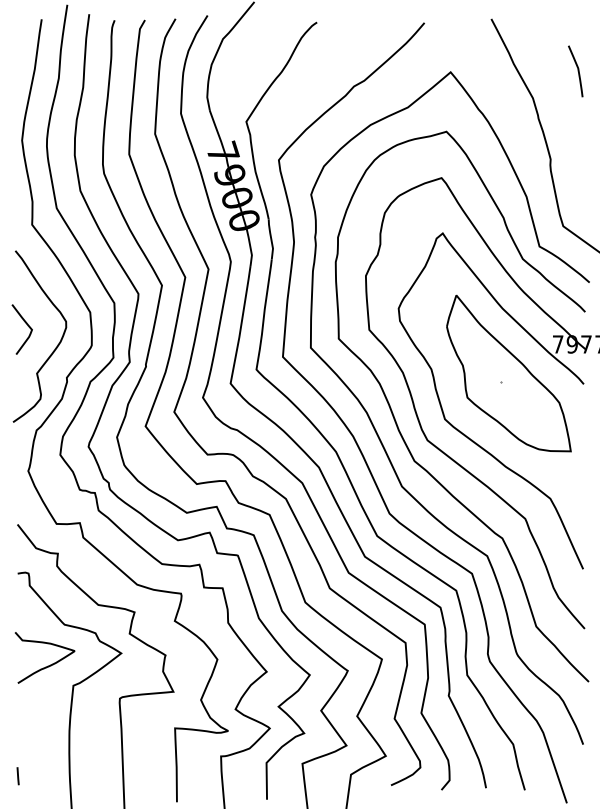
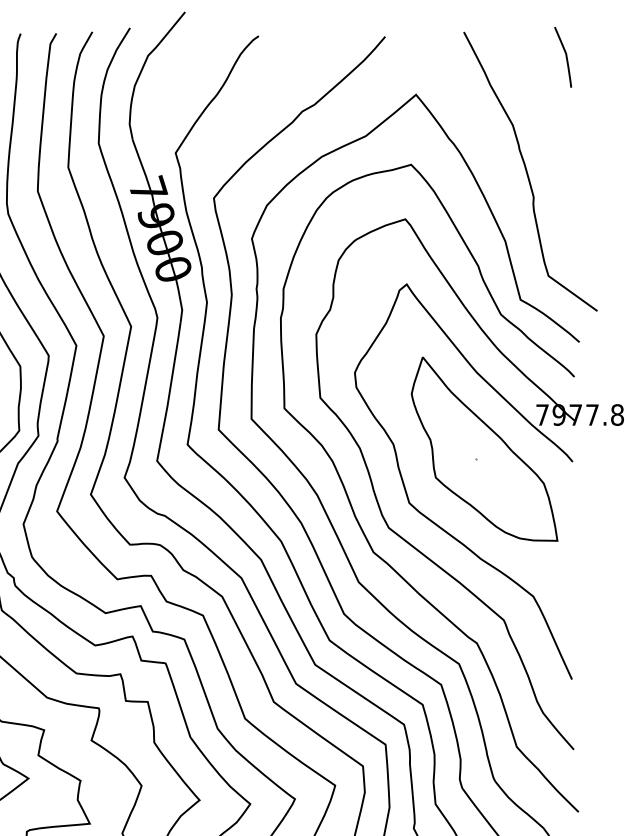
curve: (577, 71) -> (565, 57), moved

